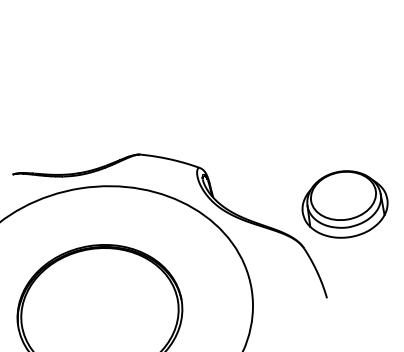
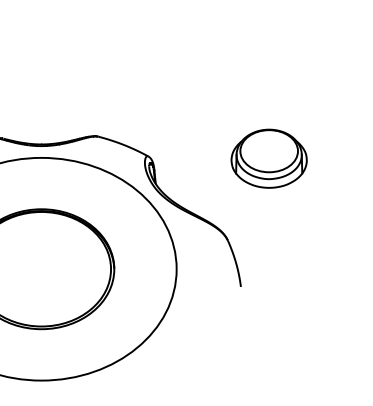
part: (344, 204) -> (268, 158), moved

